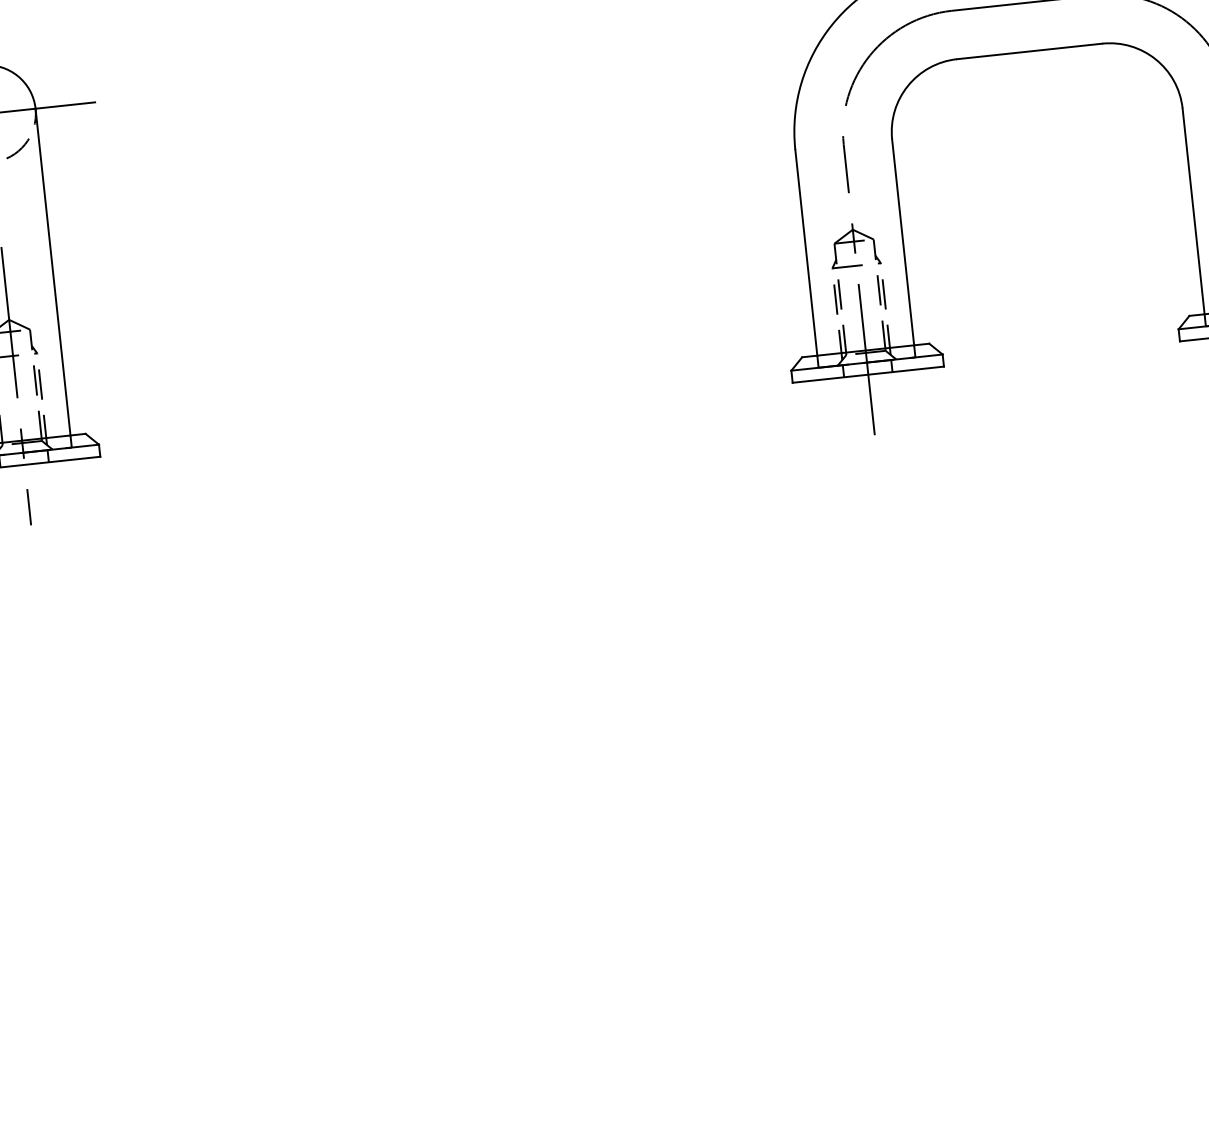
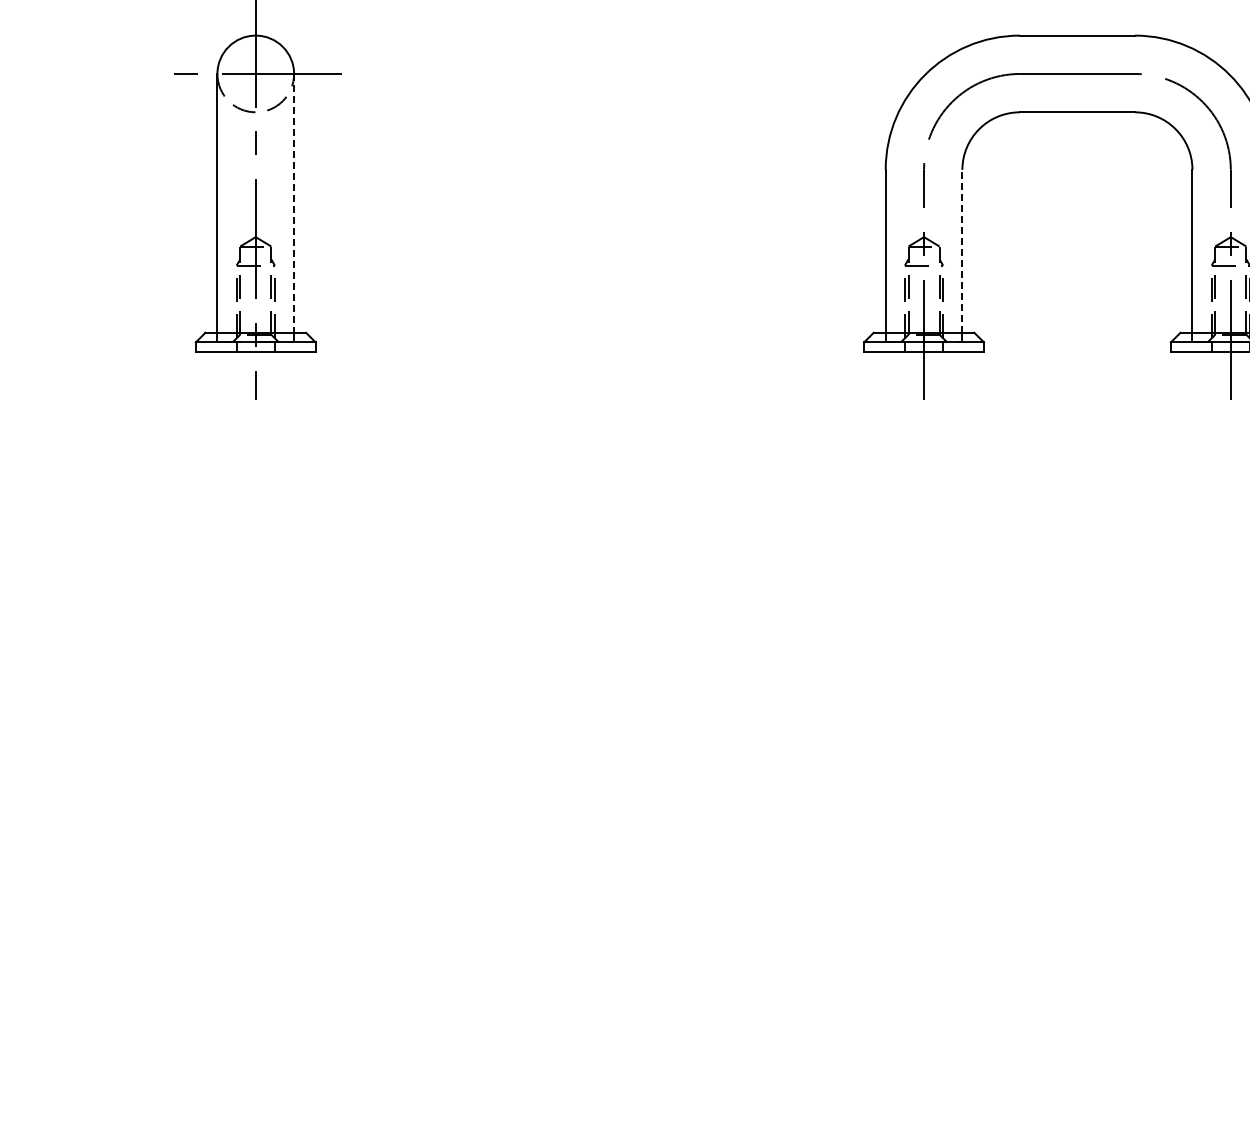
line: (903, 241) -> (962, 250), solid -> dashed
line: (53, 272) -> (294, 203), solid -> dashed

